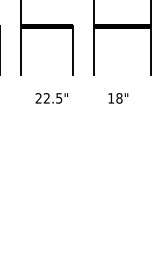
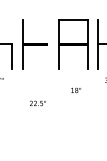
line: (72, 50) -> (48, 56), removed
text: (50, 98) -> (37, 103), moved
text: (117, 98) -> (75, 90), moved

